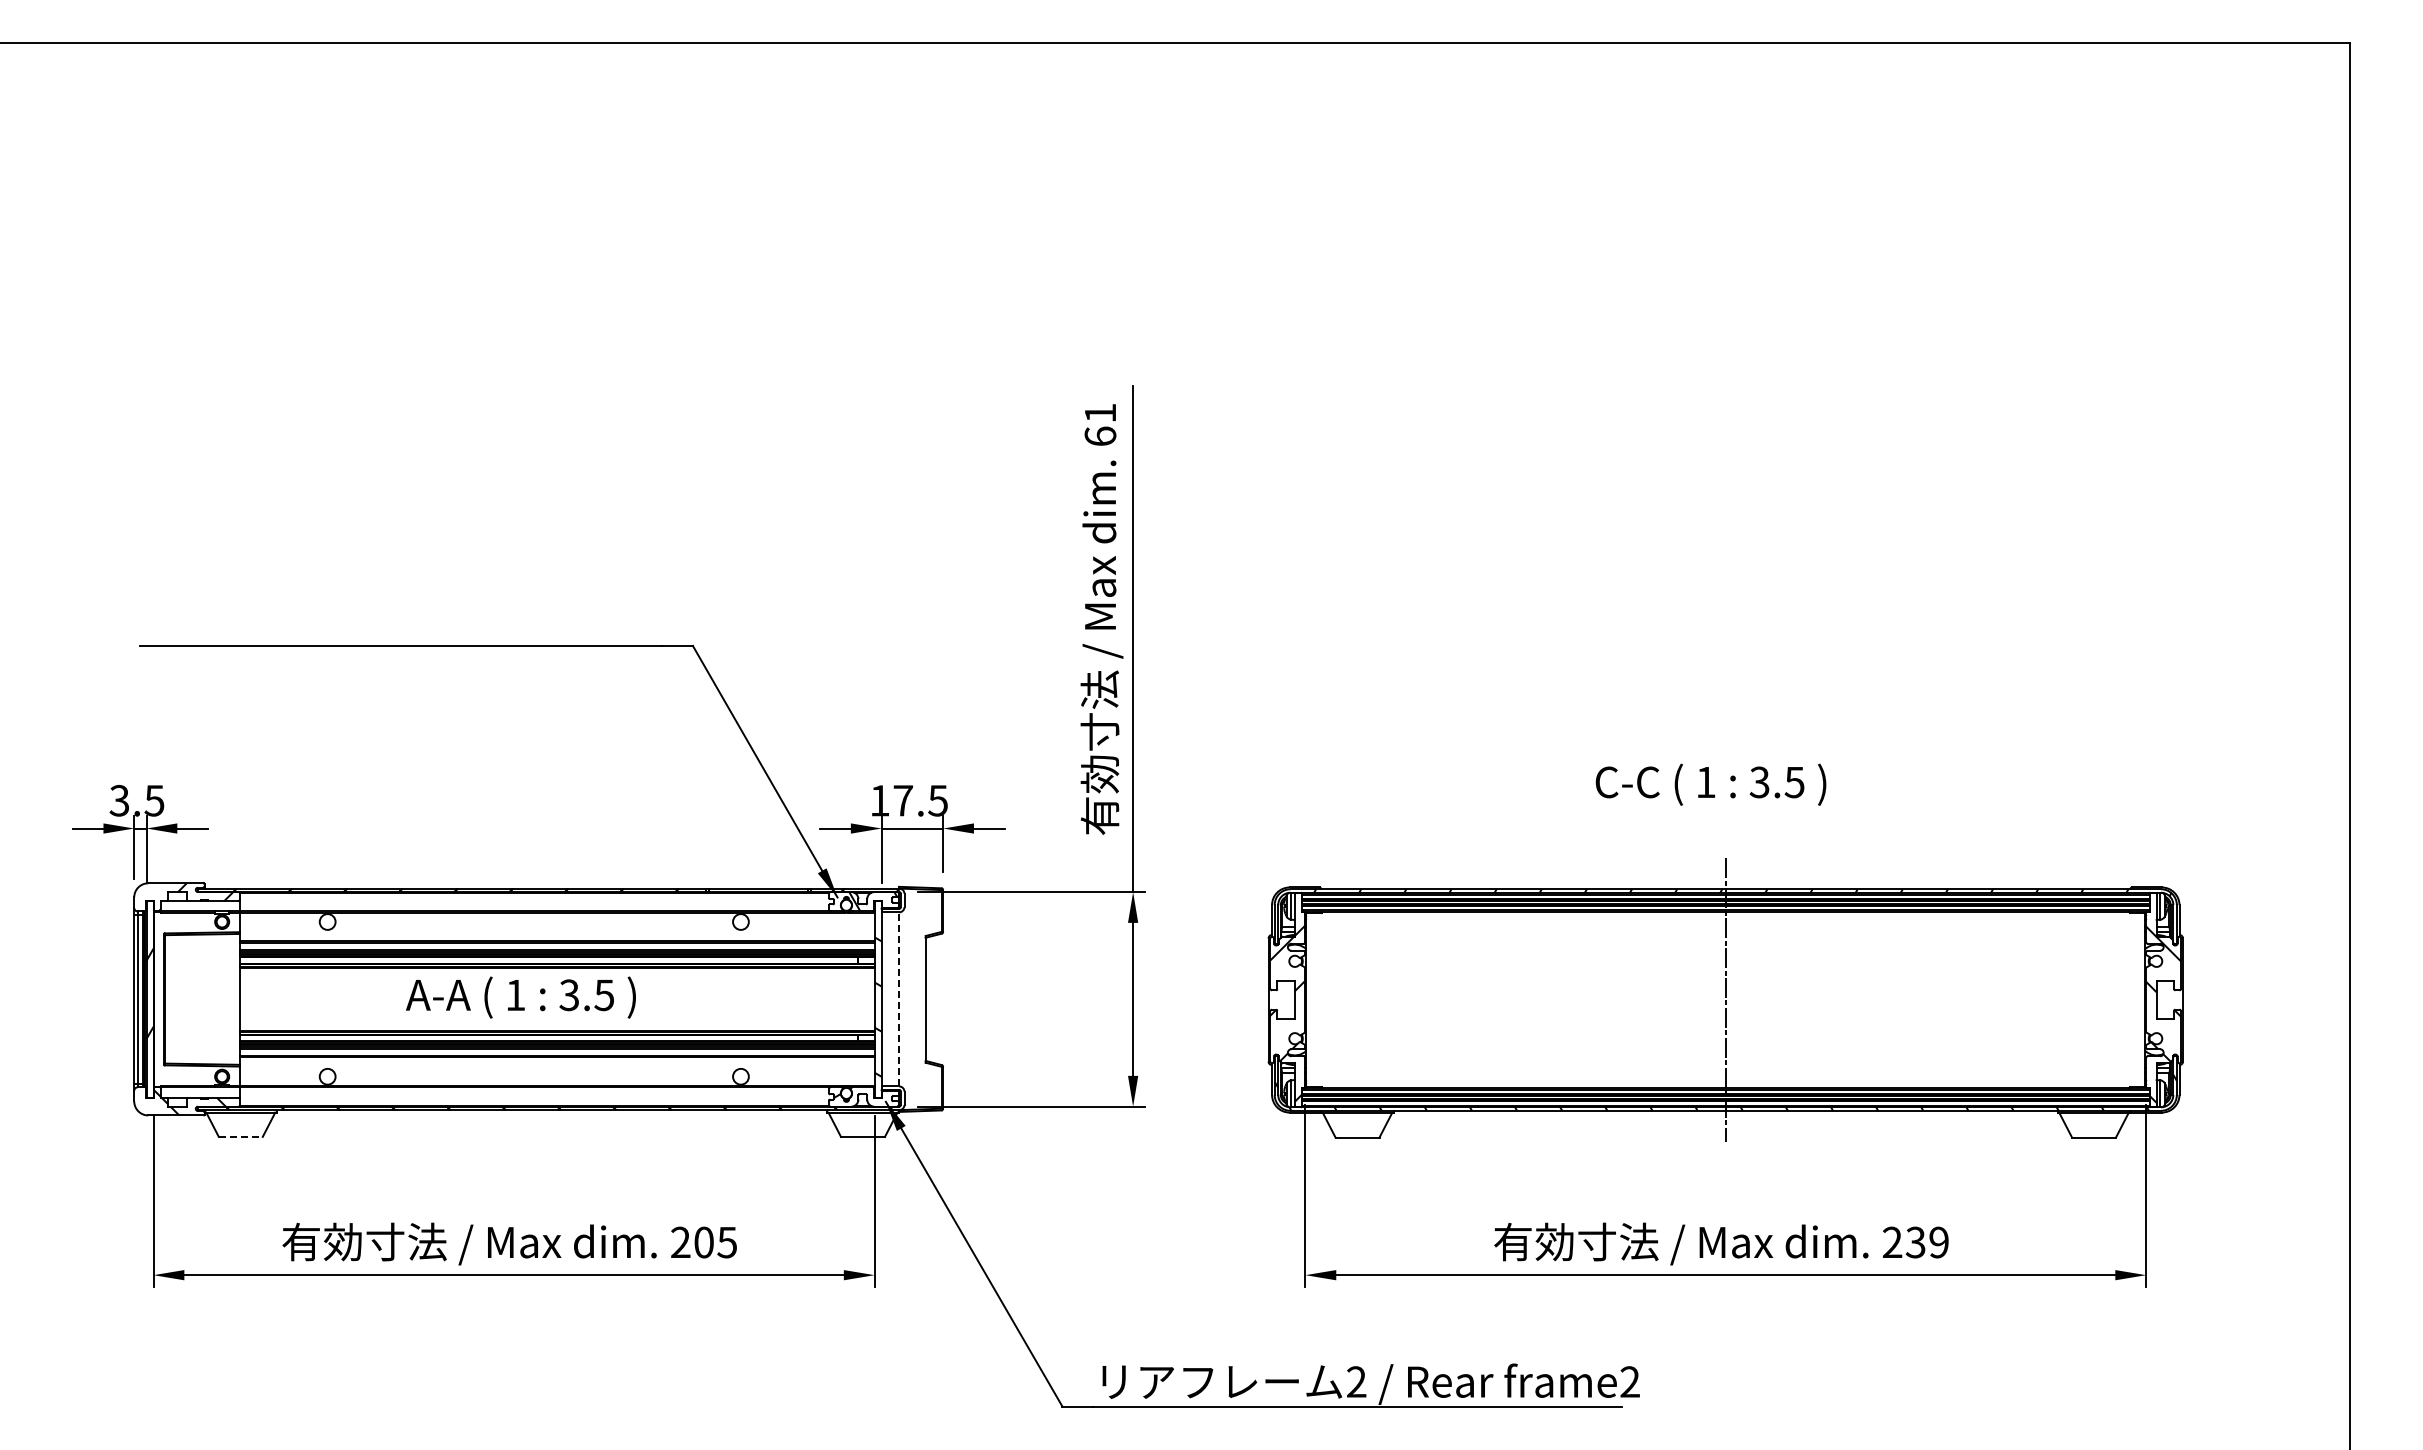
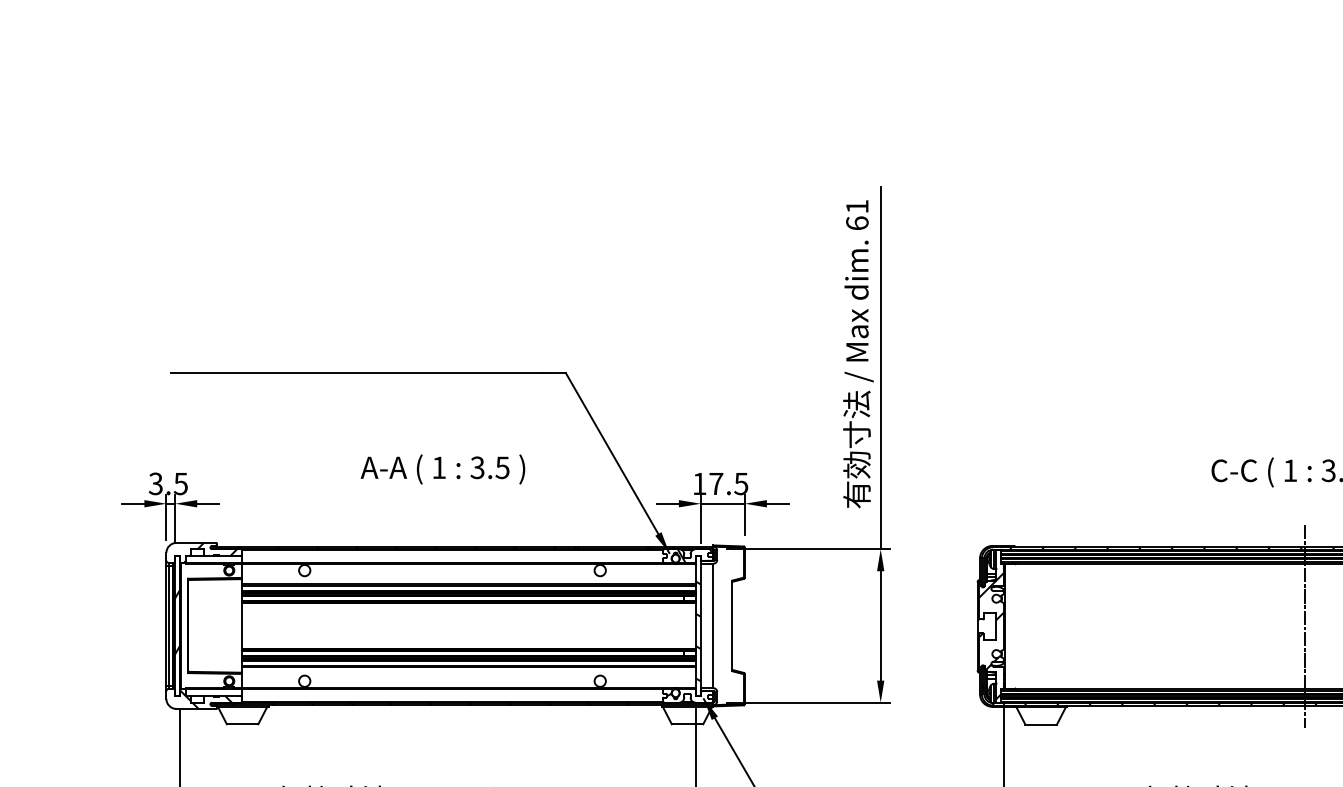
text: (520, 997) -> (442, 469), moved
line: (899, 998) -> (713, 625), dashed -> solid
line: (240, 1136) -> (242, 723), dashed -> solid

